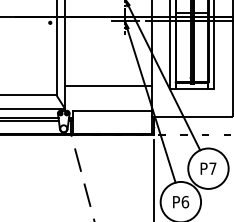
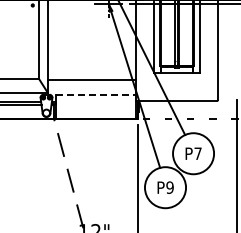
line: (108, 85) -> (91, 80), moved
line: (112, 111) -> (96, 95), solid -> dashed
text: (184, 201) -> (169, 187), P6 -> P9

